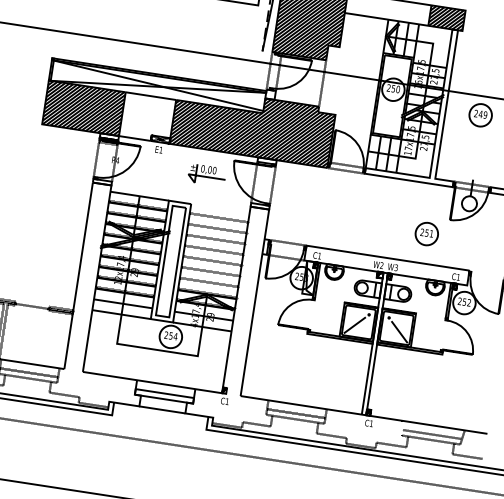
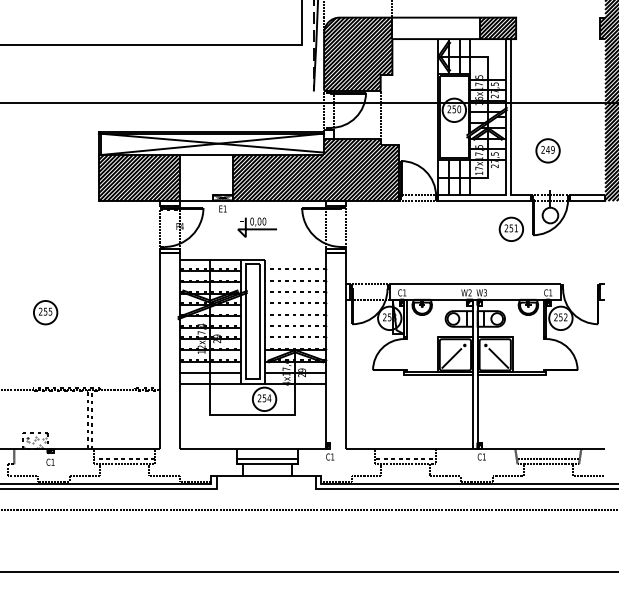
part: (480, 114) -> (547, 150), moved
part: (206, 175) -> (256, 227), moved
part: (426, 233) -> (510, 228), moved

